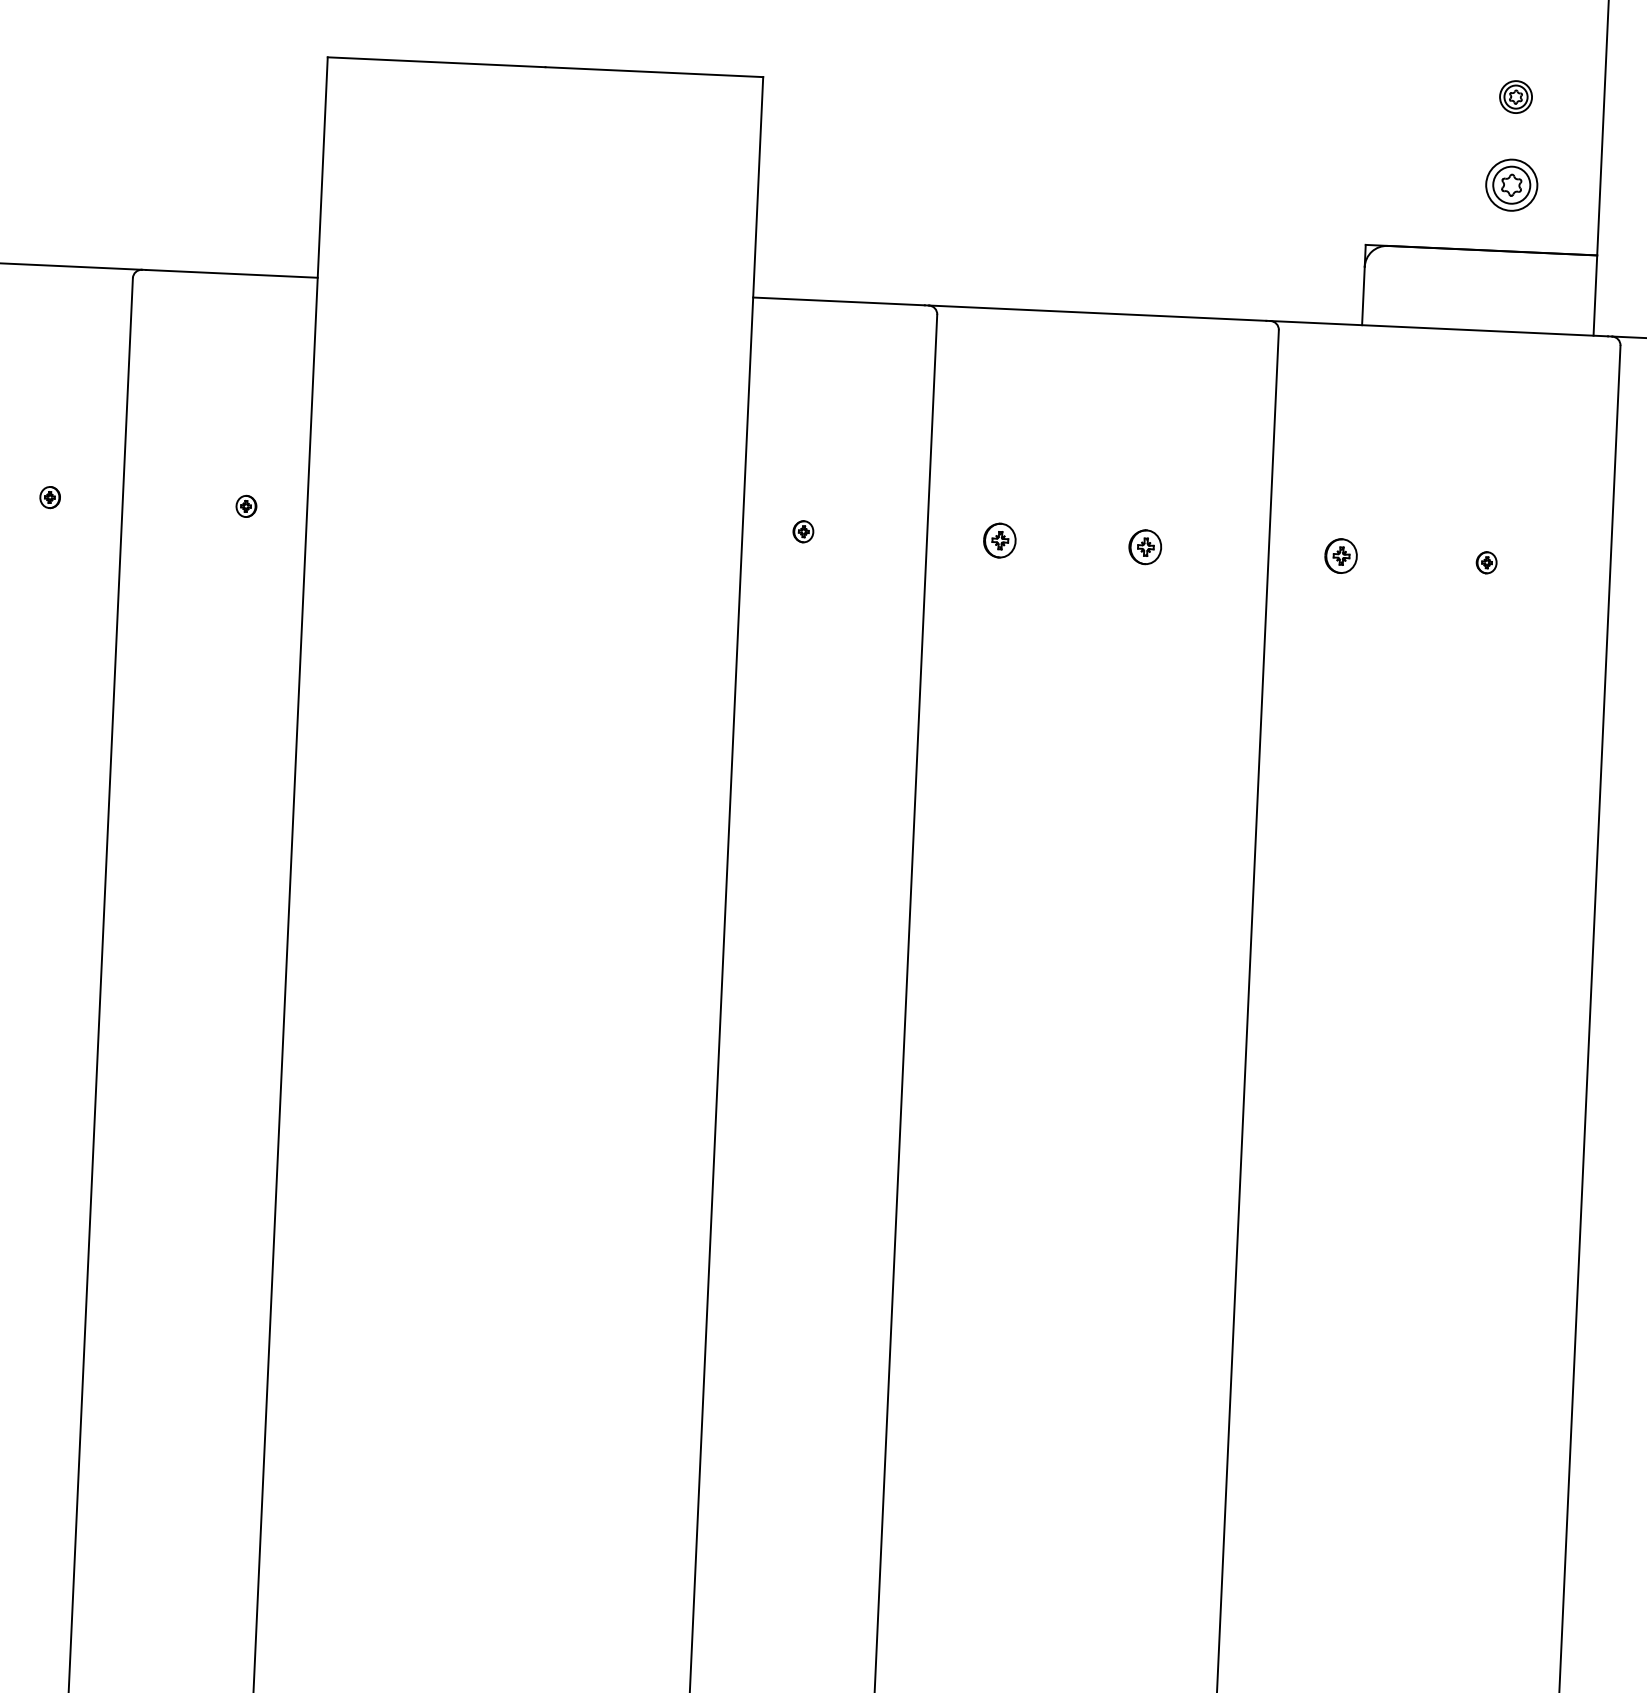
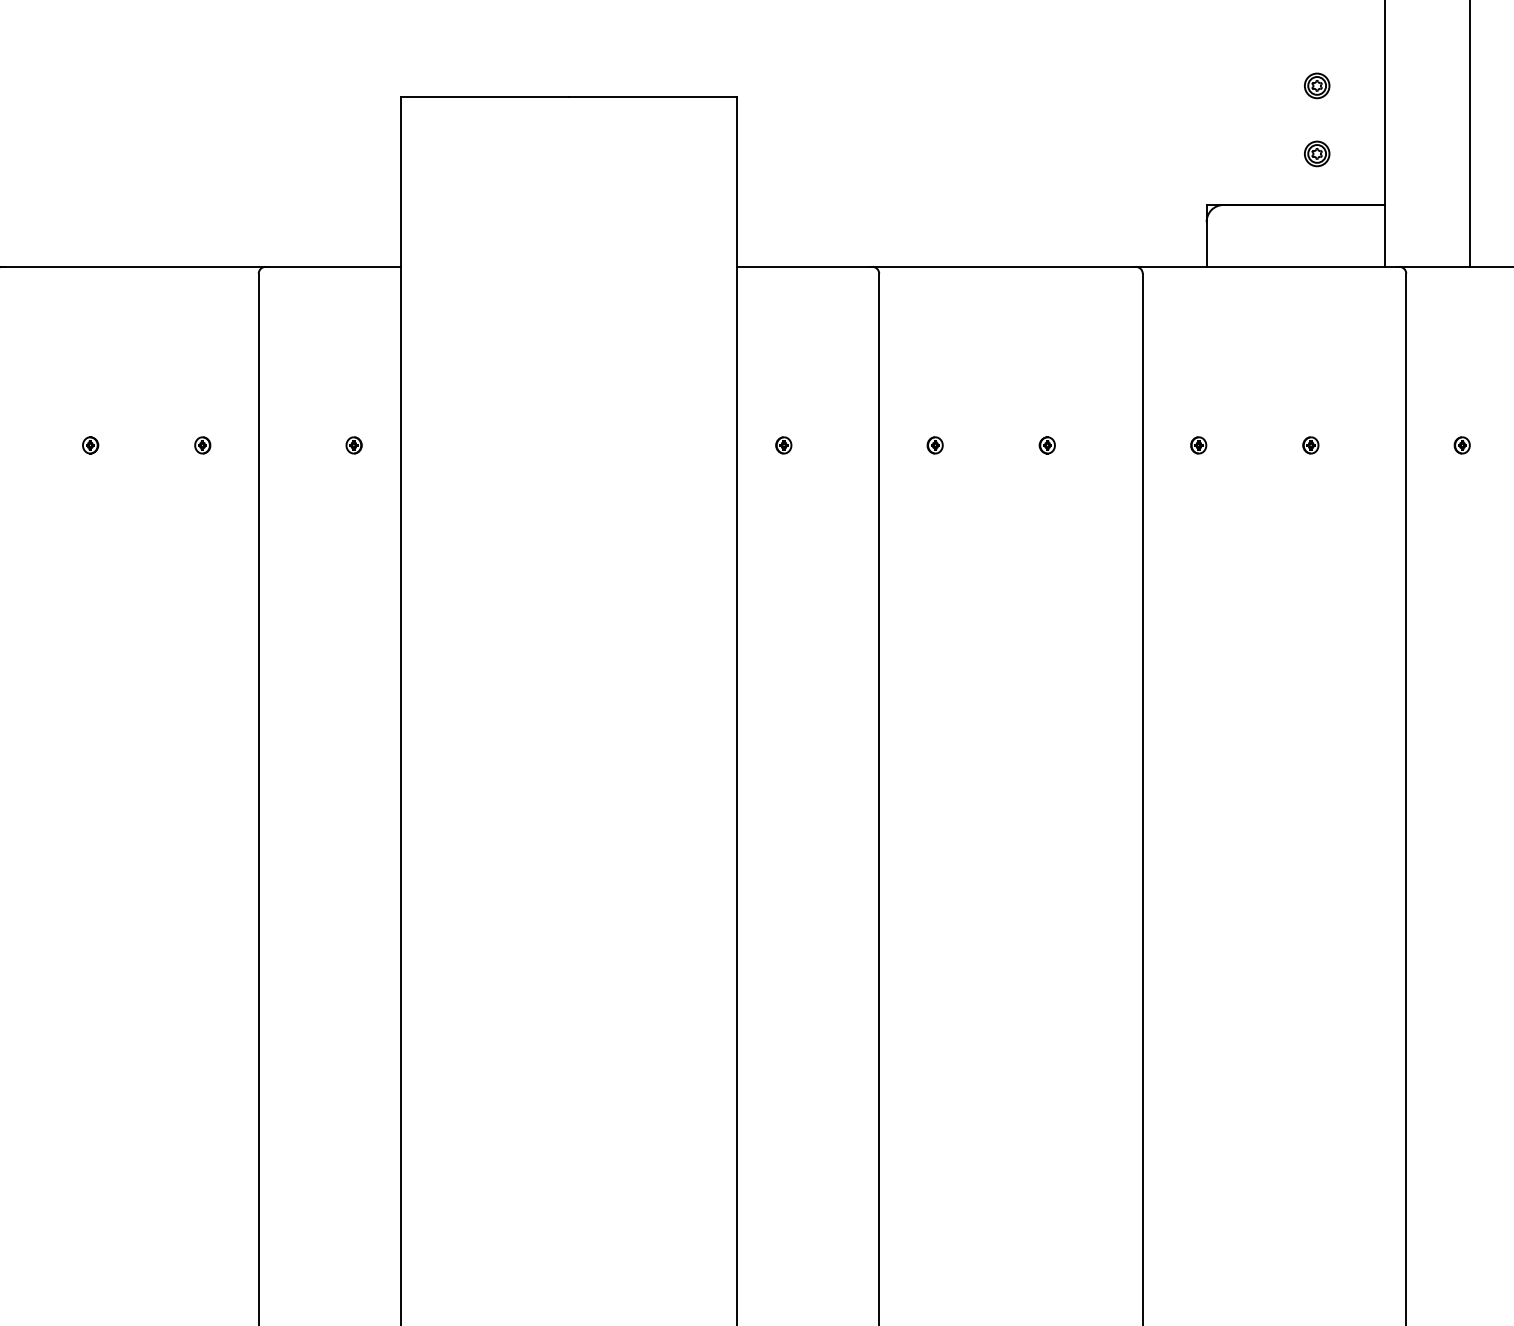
part: (1512, 184) -> (1317, 153), size x0.62
part: (998, 540) -> (934, 445), size x0.62
part: (1143, 547) -> (1046, 445), size x0.62
part: (1341, 556) -> (1198, 445), size x0.62

